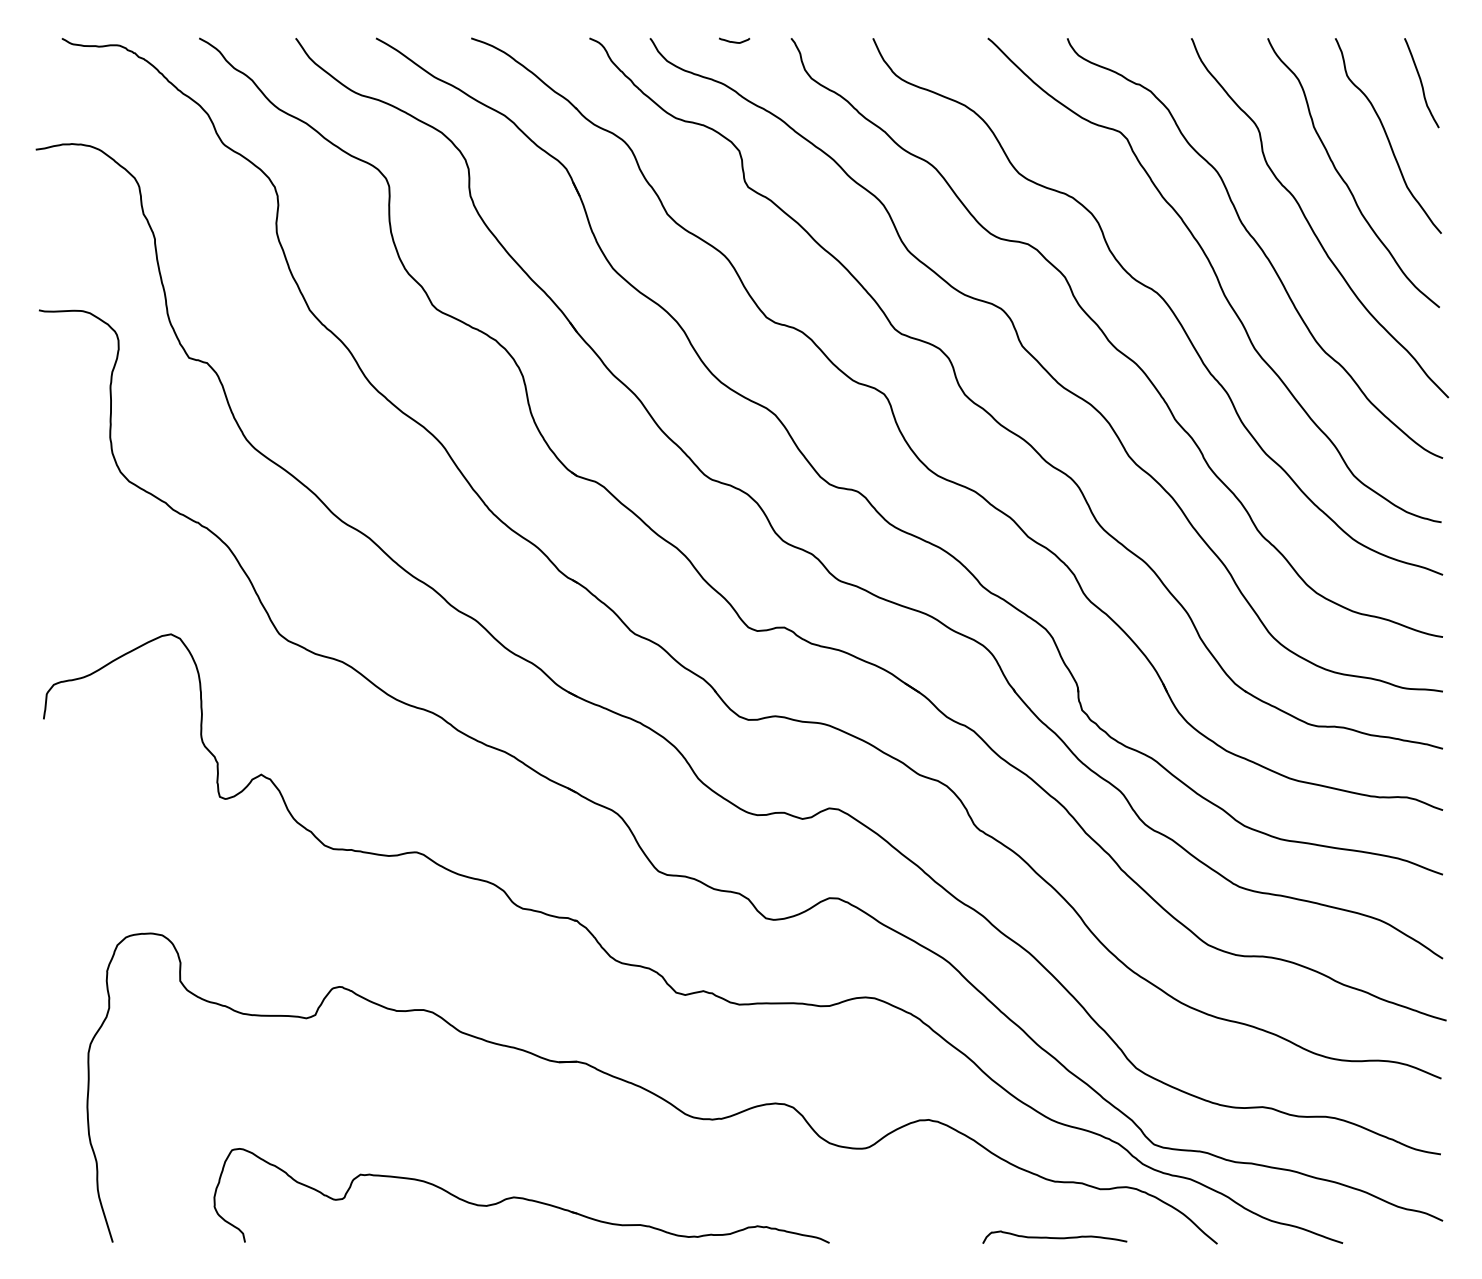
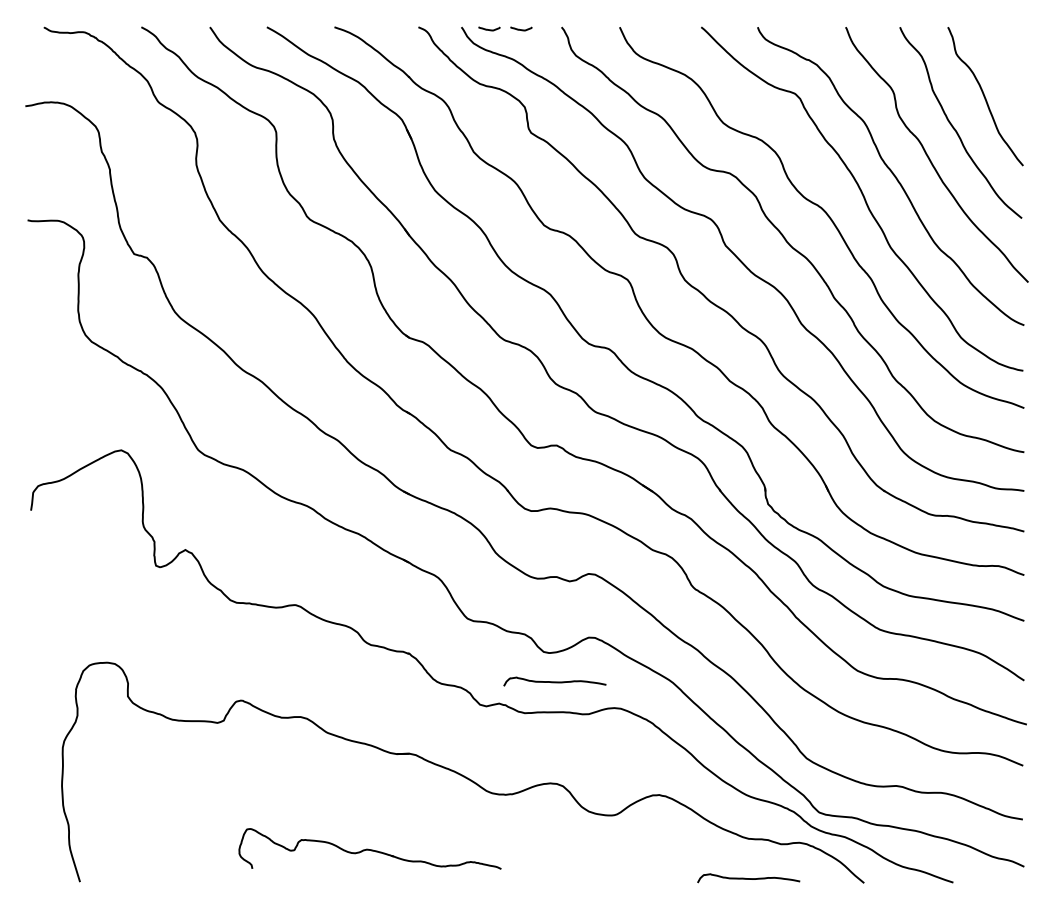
curve: (689, 41) -> (489, 29), added
curve: (1421, 83) -> (1009, 59), removed
curve: (781, 960) -> (554, 681), added
part: (521, 1195) -> (370, 848), size x0.6

